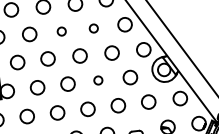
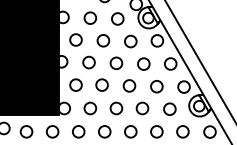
circle: (93, 27) -> (143, 63), size x1.67
circle: (61, 31) -> (116, 63), size x1.67
circle: (98, 80) -> (142, 108), size x1.67

